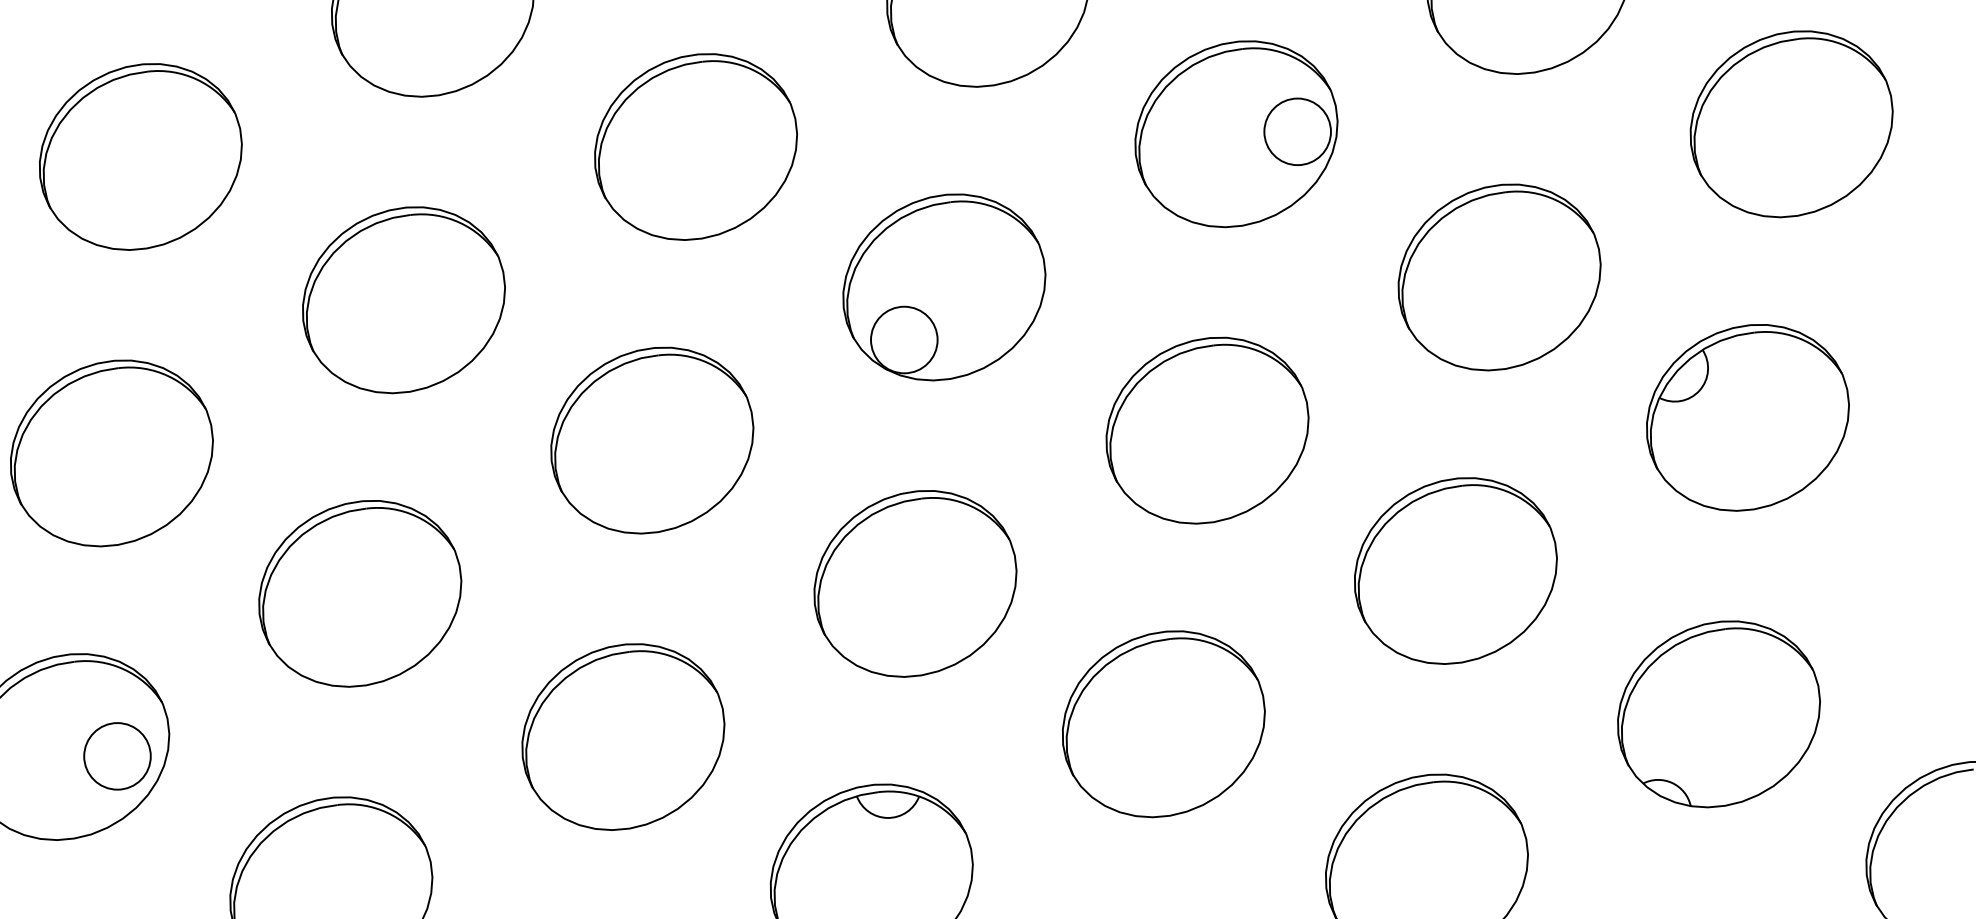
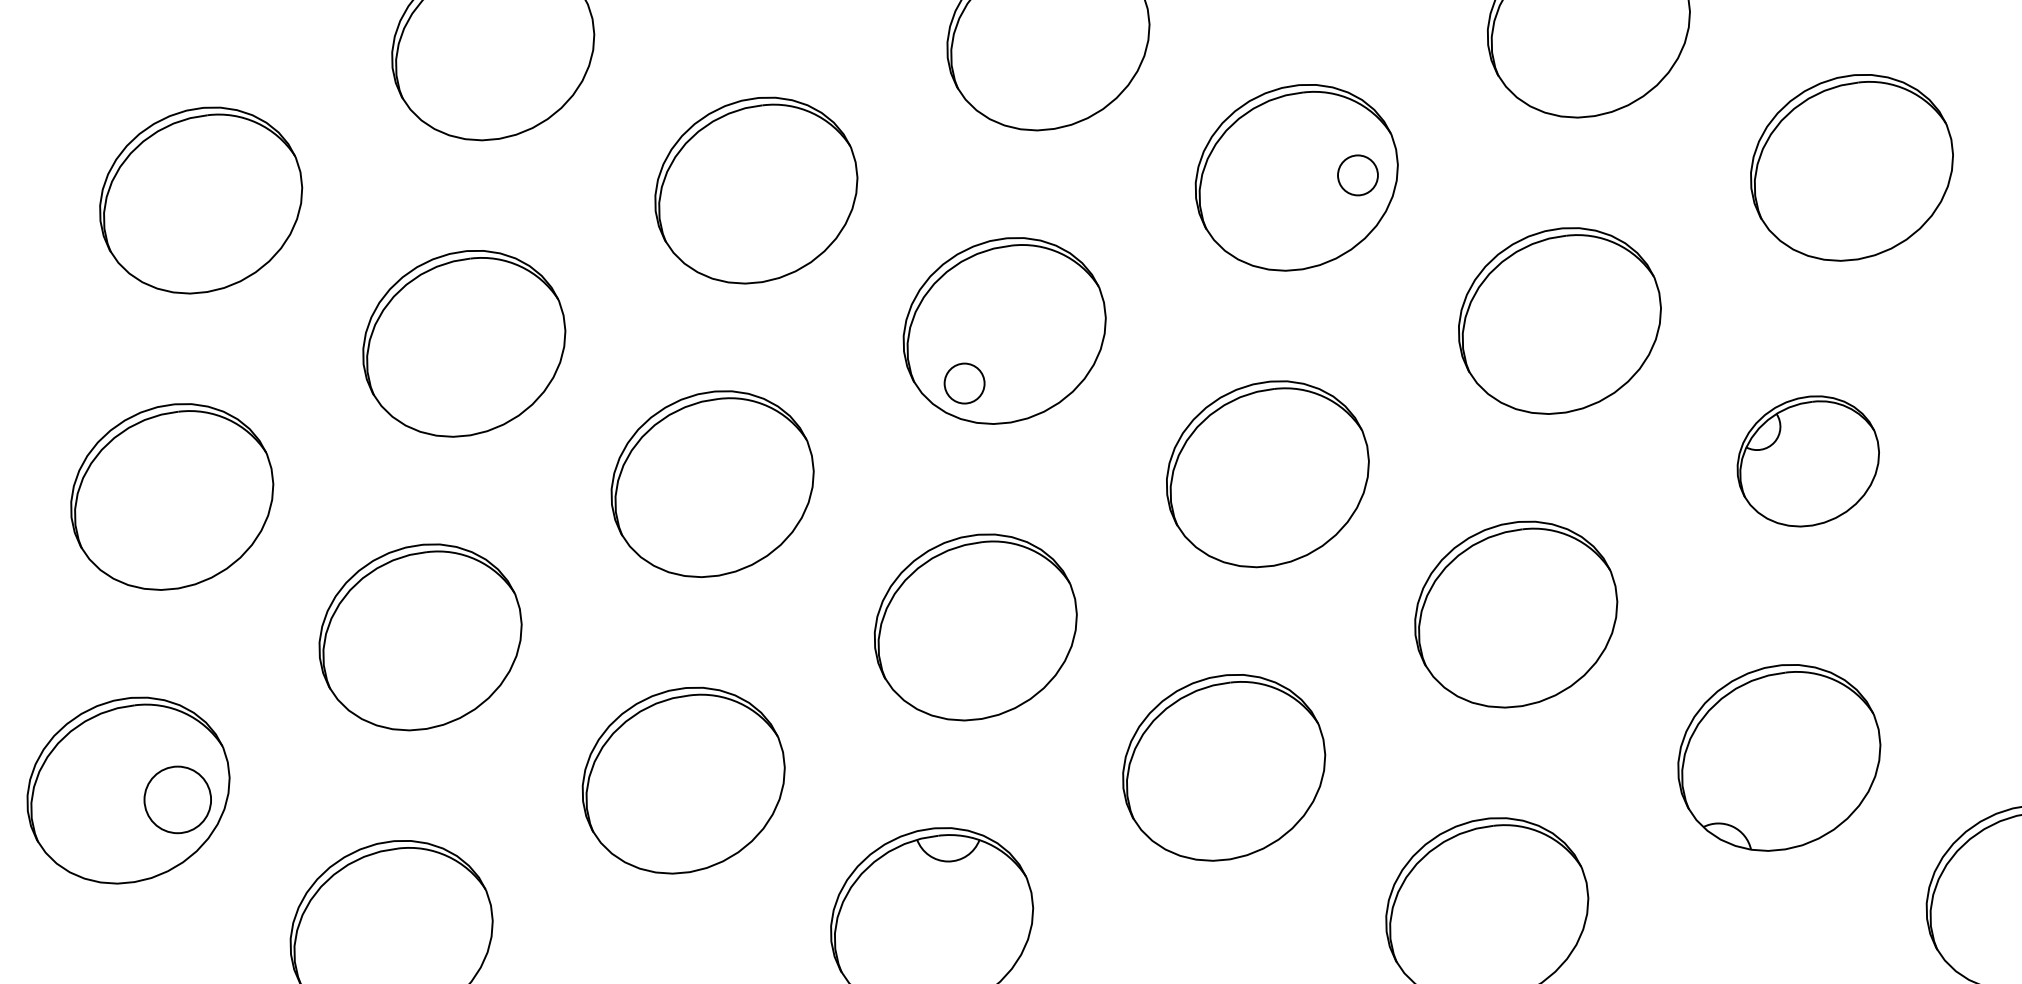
circle: (1297, 131) -> (1357, 175), size x0.6
circle: (904, 339) -> (964, 383), size x0.6
part: (1748, 417) -> (1808, 461), size x0.7

